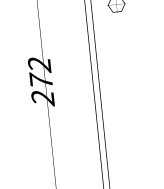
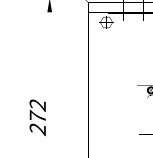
text: (40, 81) -> (37, 117), moved

